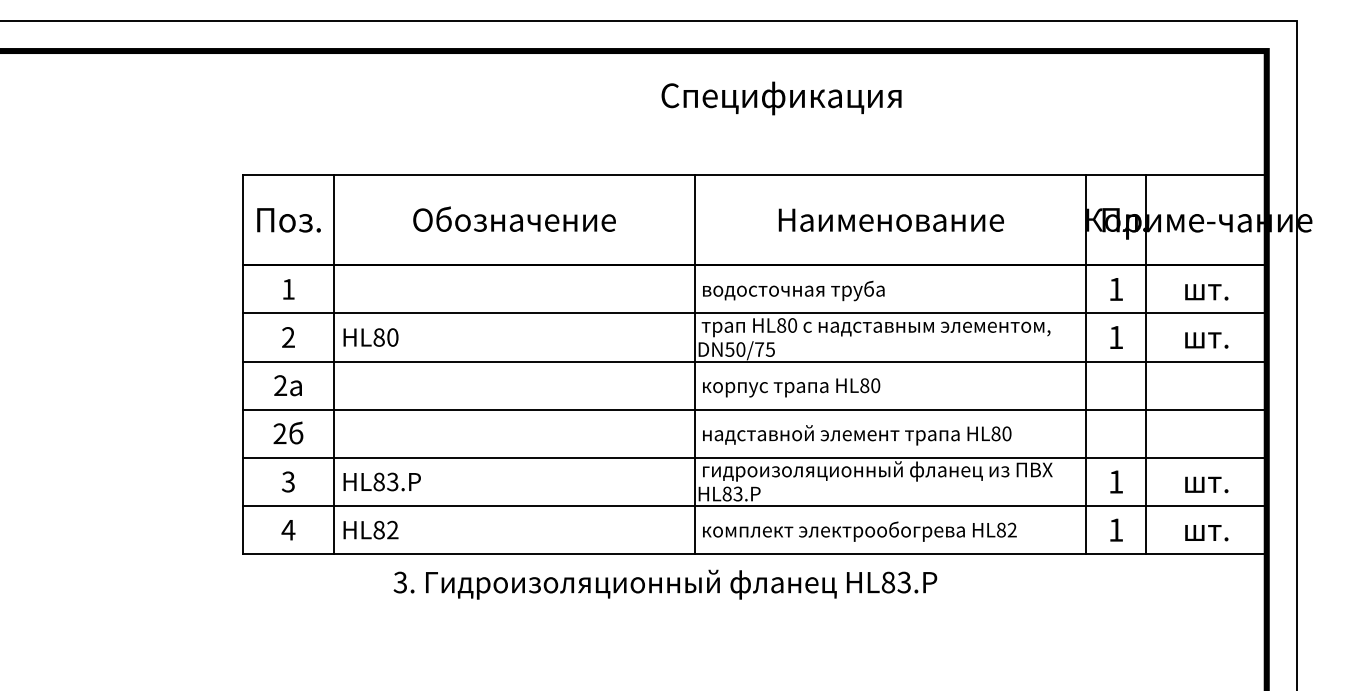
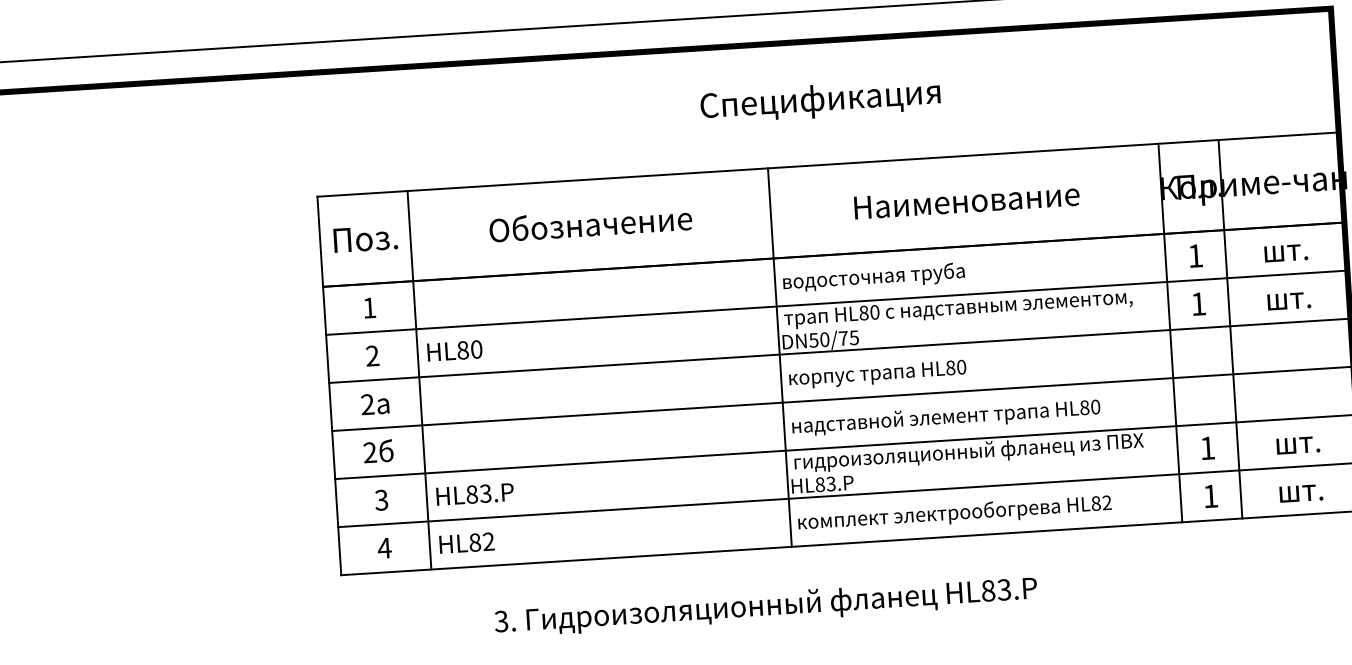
text: (781, 98) -> (820, 101), moved
text: (665, 584) -> (766, 606), moved

